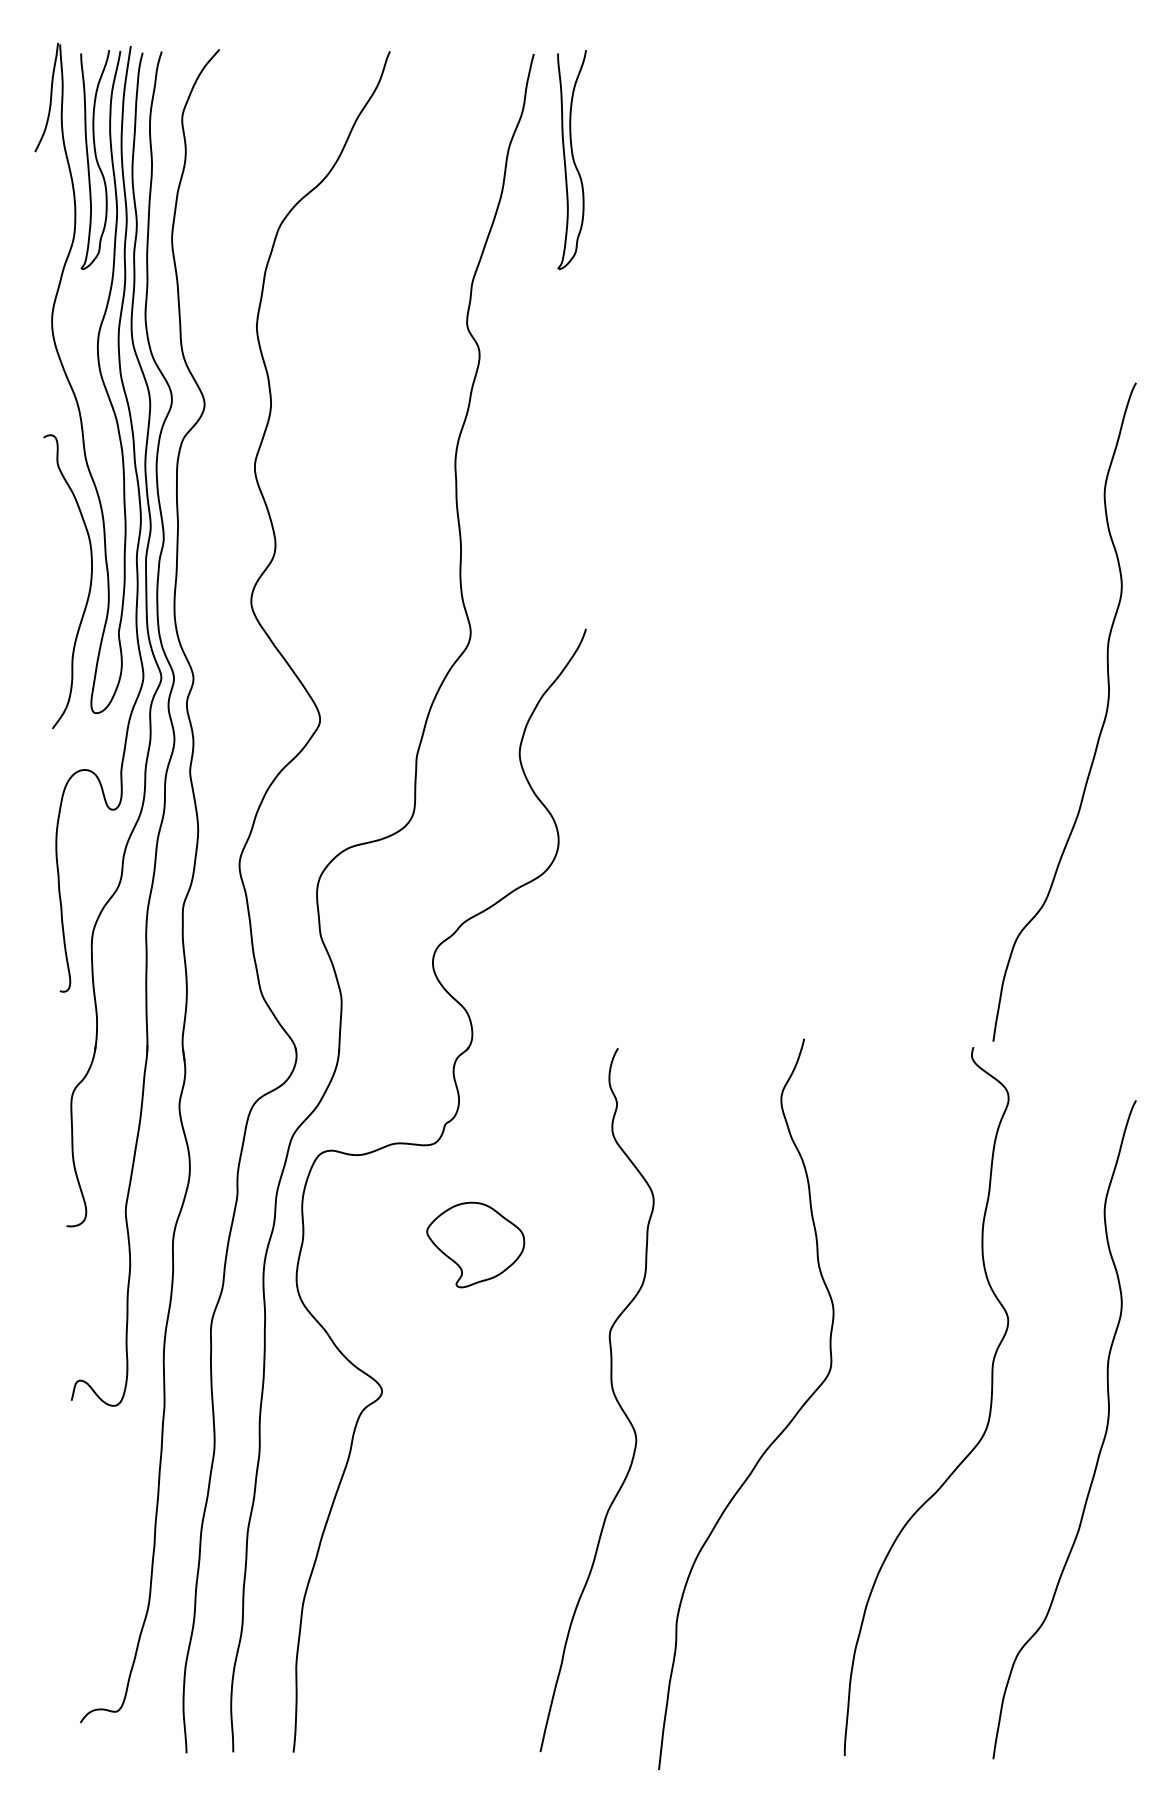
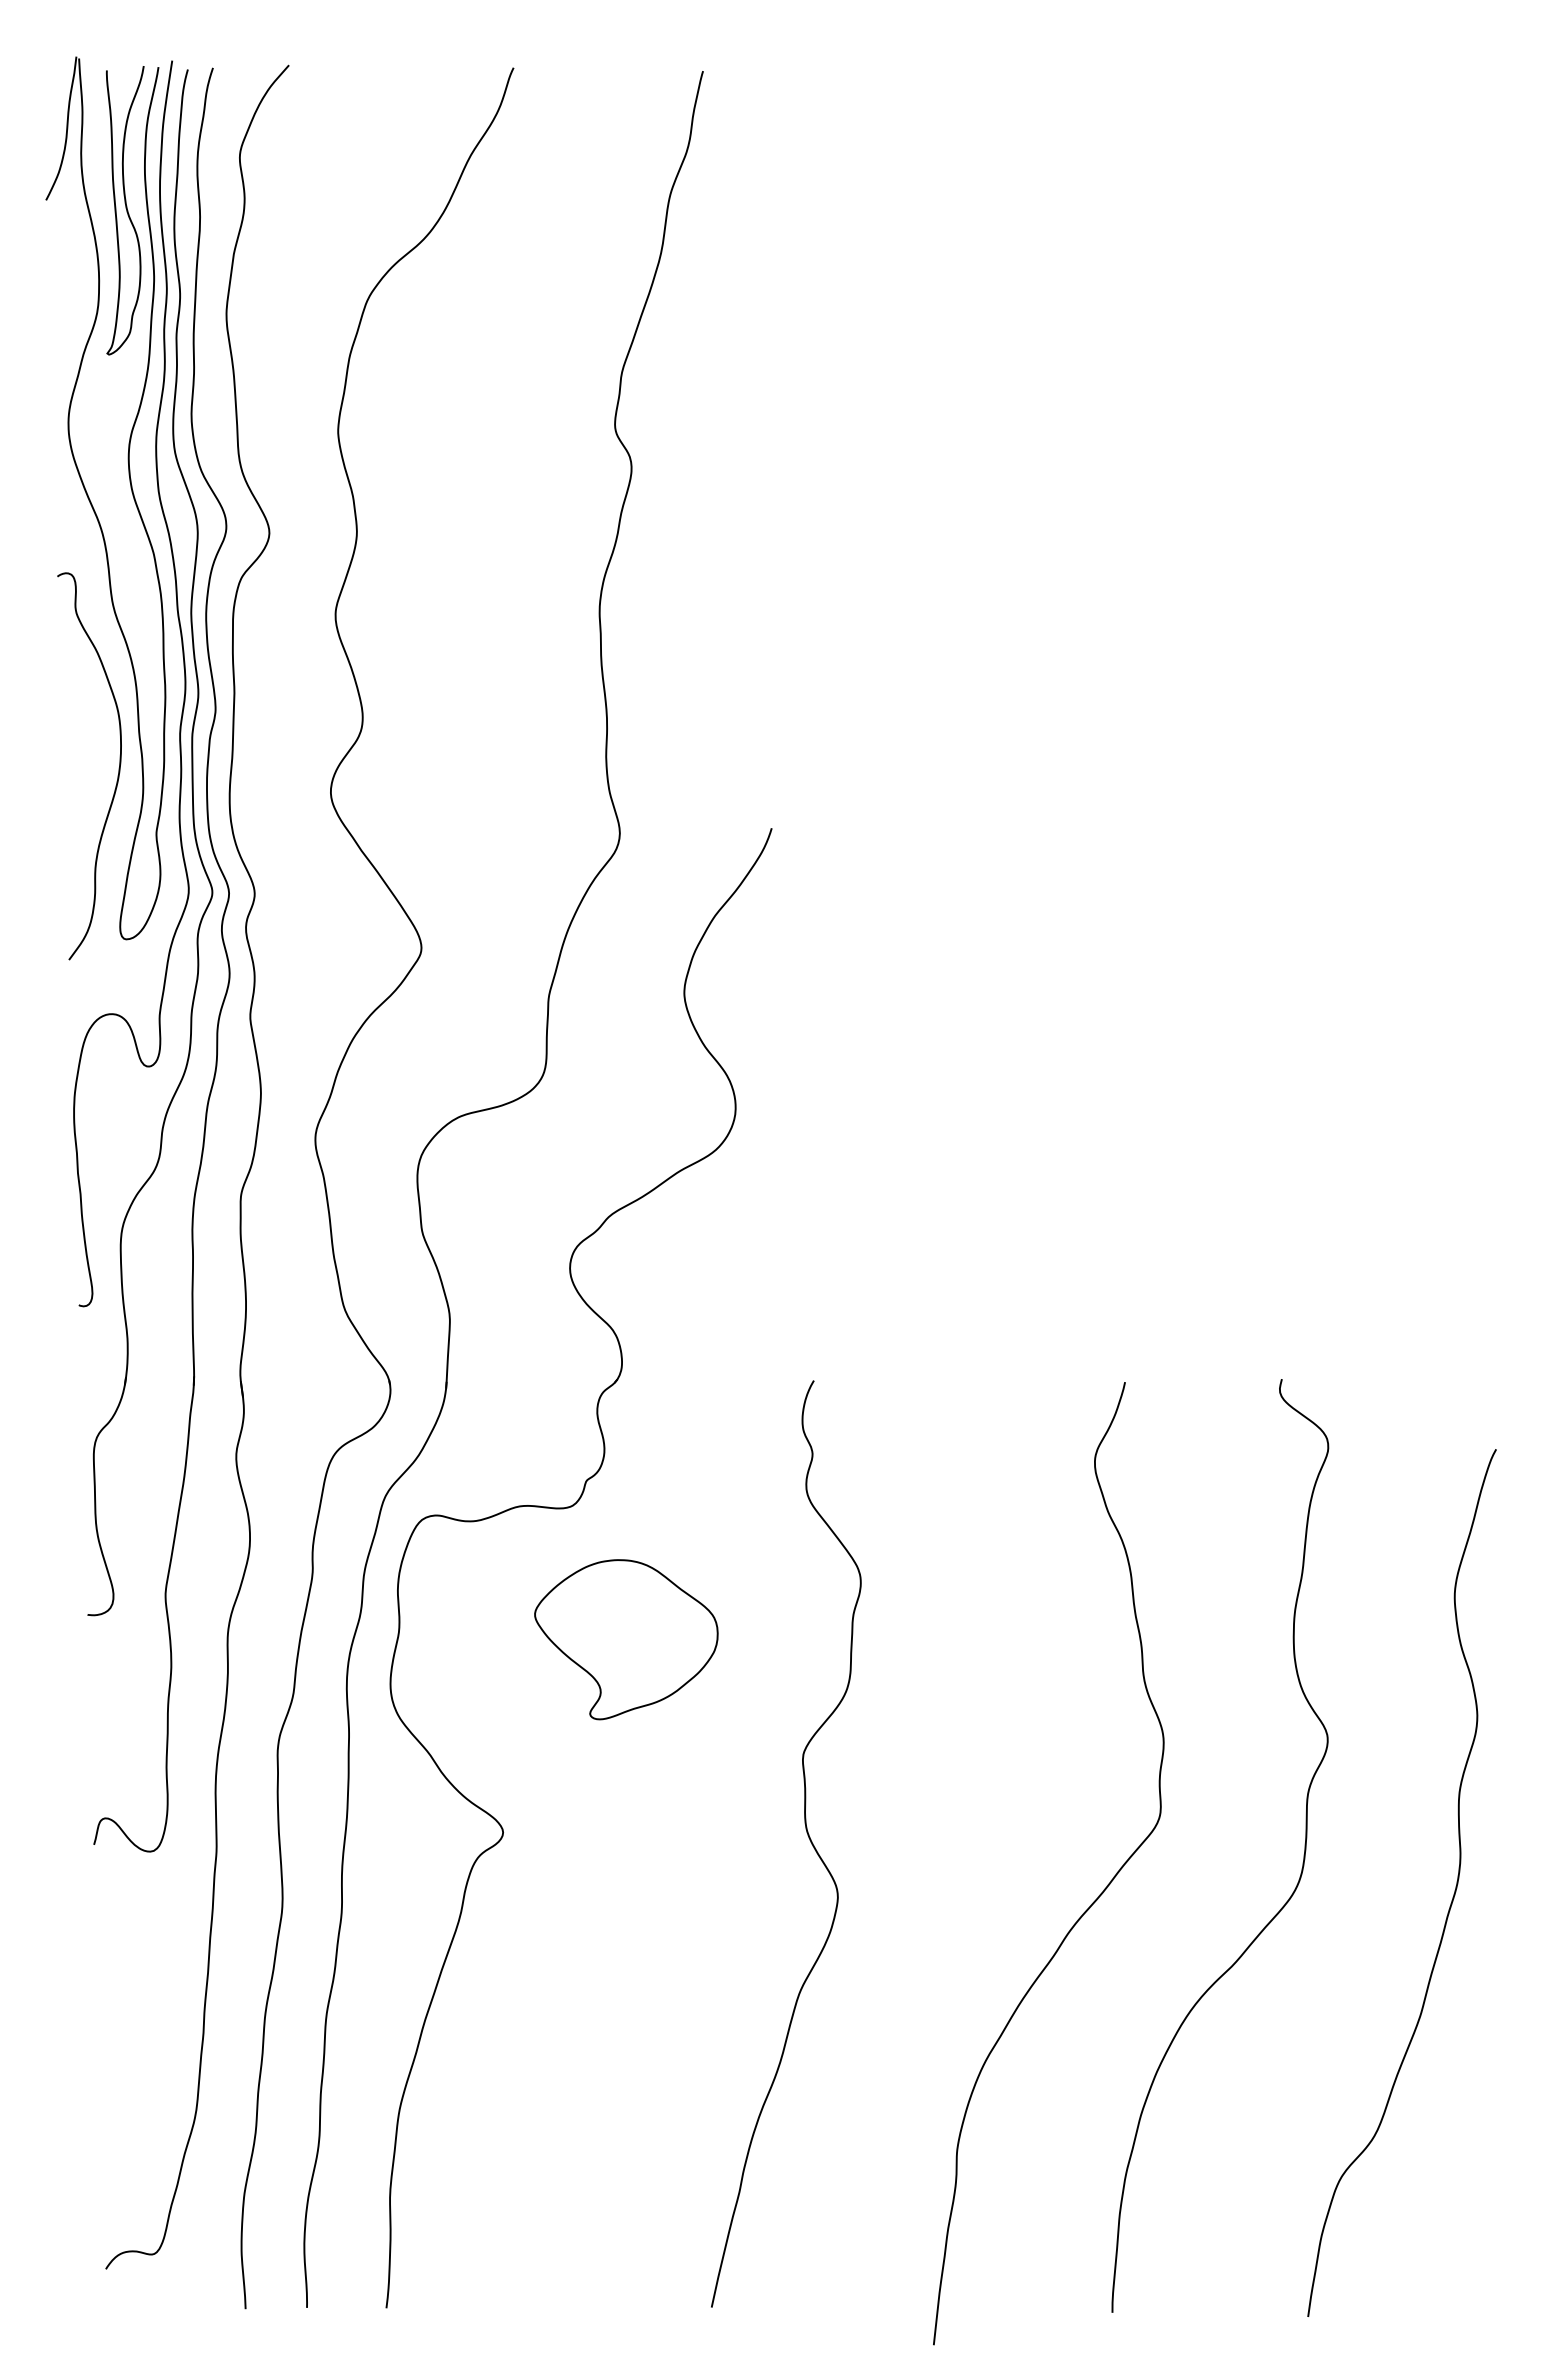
curve: (572, 159) -> (754, 210), removed
curve: (1102, 725) -> (1451, 955), removed
part: (475, 1244) -> (626, 1639), size x1.43
curve: (778, 1434) -> (1091, 1903), moved

